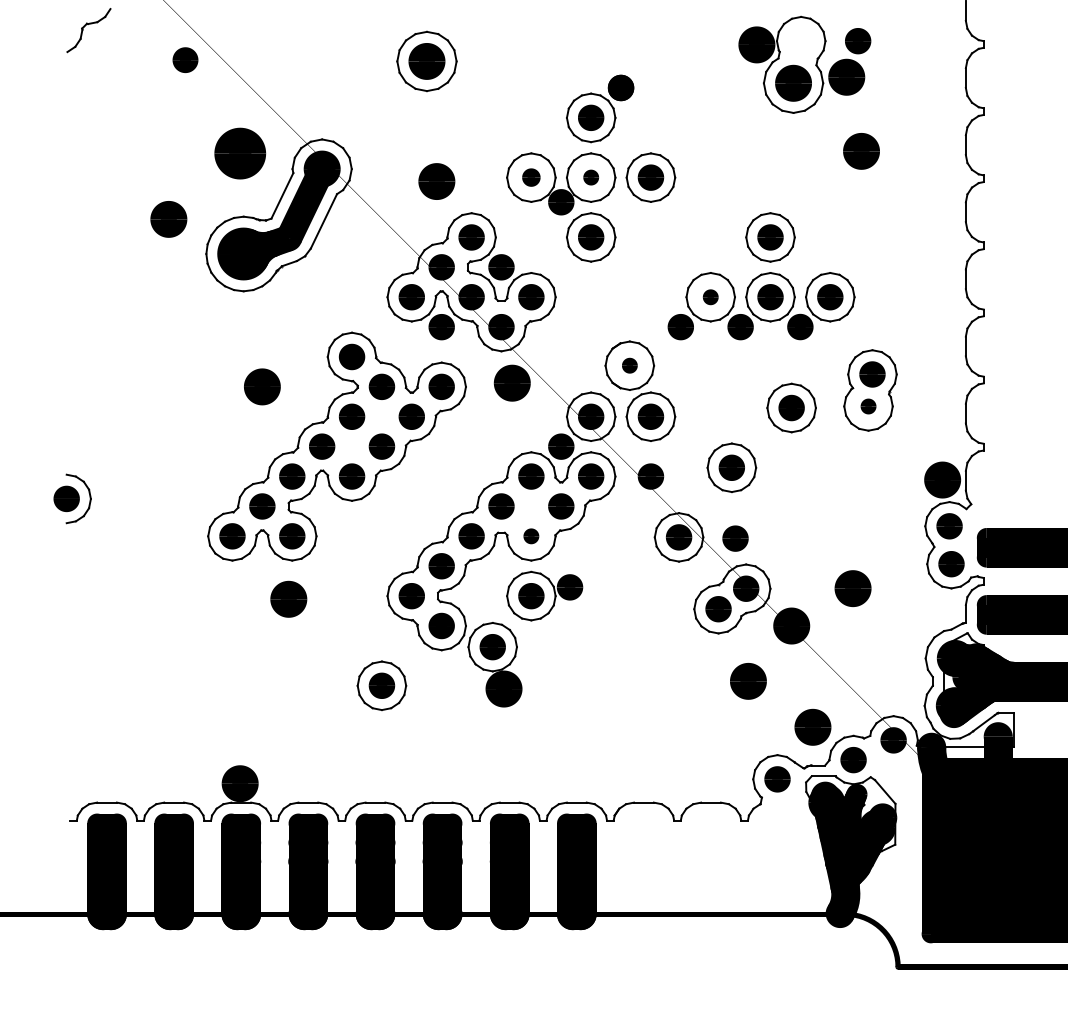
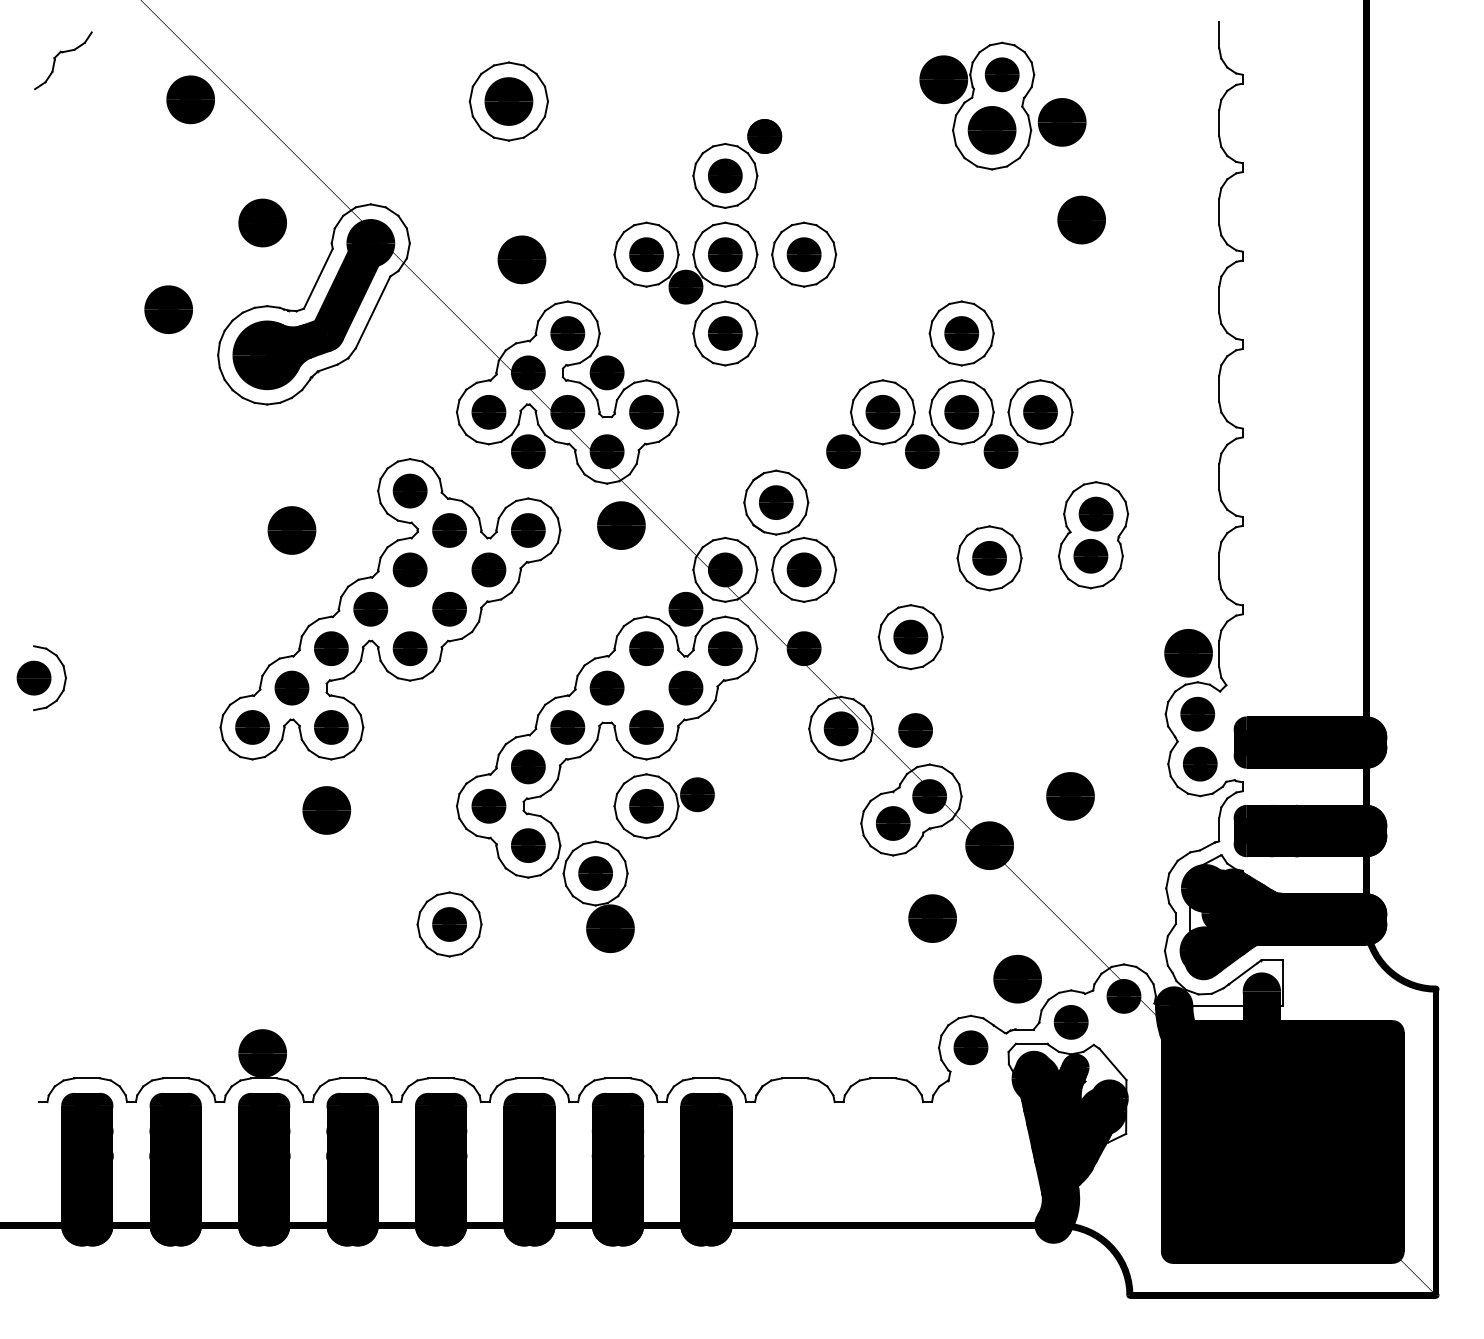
part: (857, 40) -> (1001, 74), moved
part: (185, 59) -> (190, 99), size x1.43
part: (240, 153) -> (262, 222), size x0.71
part: (531, 177) -> (646, 254), size x1.43
part: (591, 177) -> (725, 254), size x1.67
part: (710, 297) -> (882, 412), size x1.67
part: (629, 365) -> (776, 502), size x1.67
part: (868, 406) -> (1090, 556), size x1.67
part: (531, 536) -> (646, 727), size x1.67

